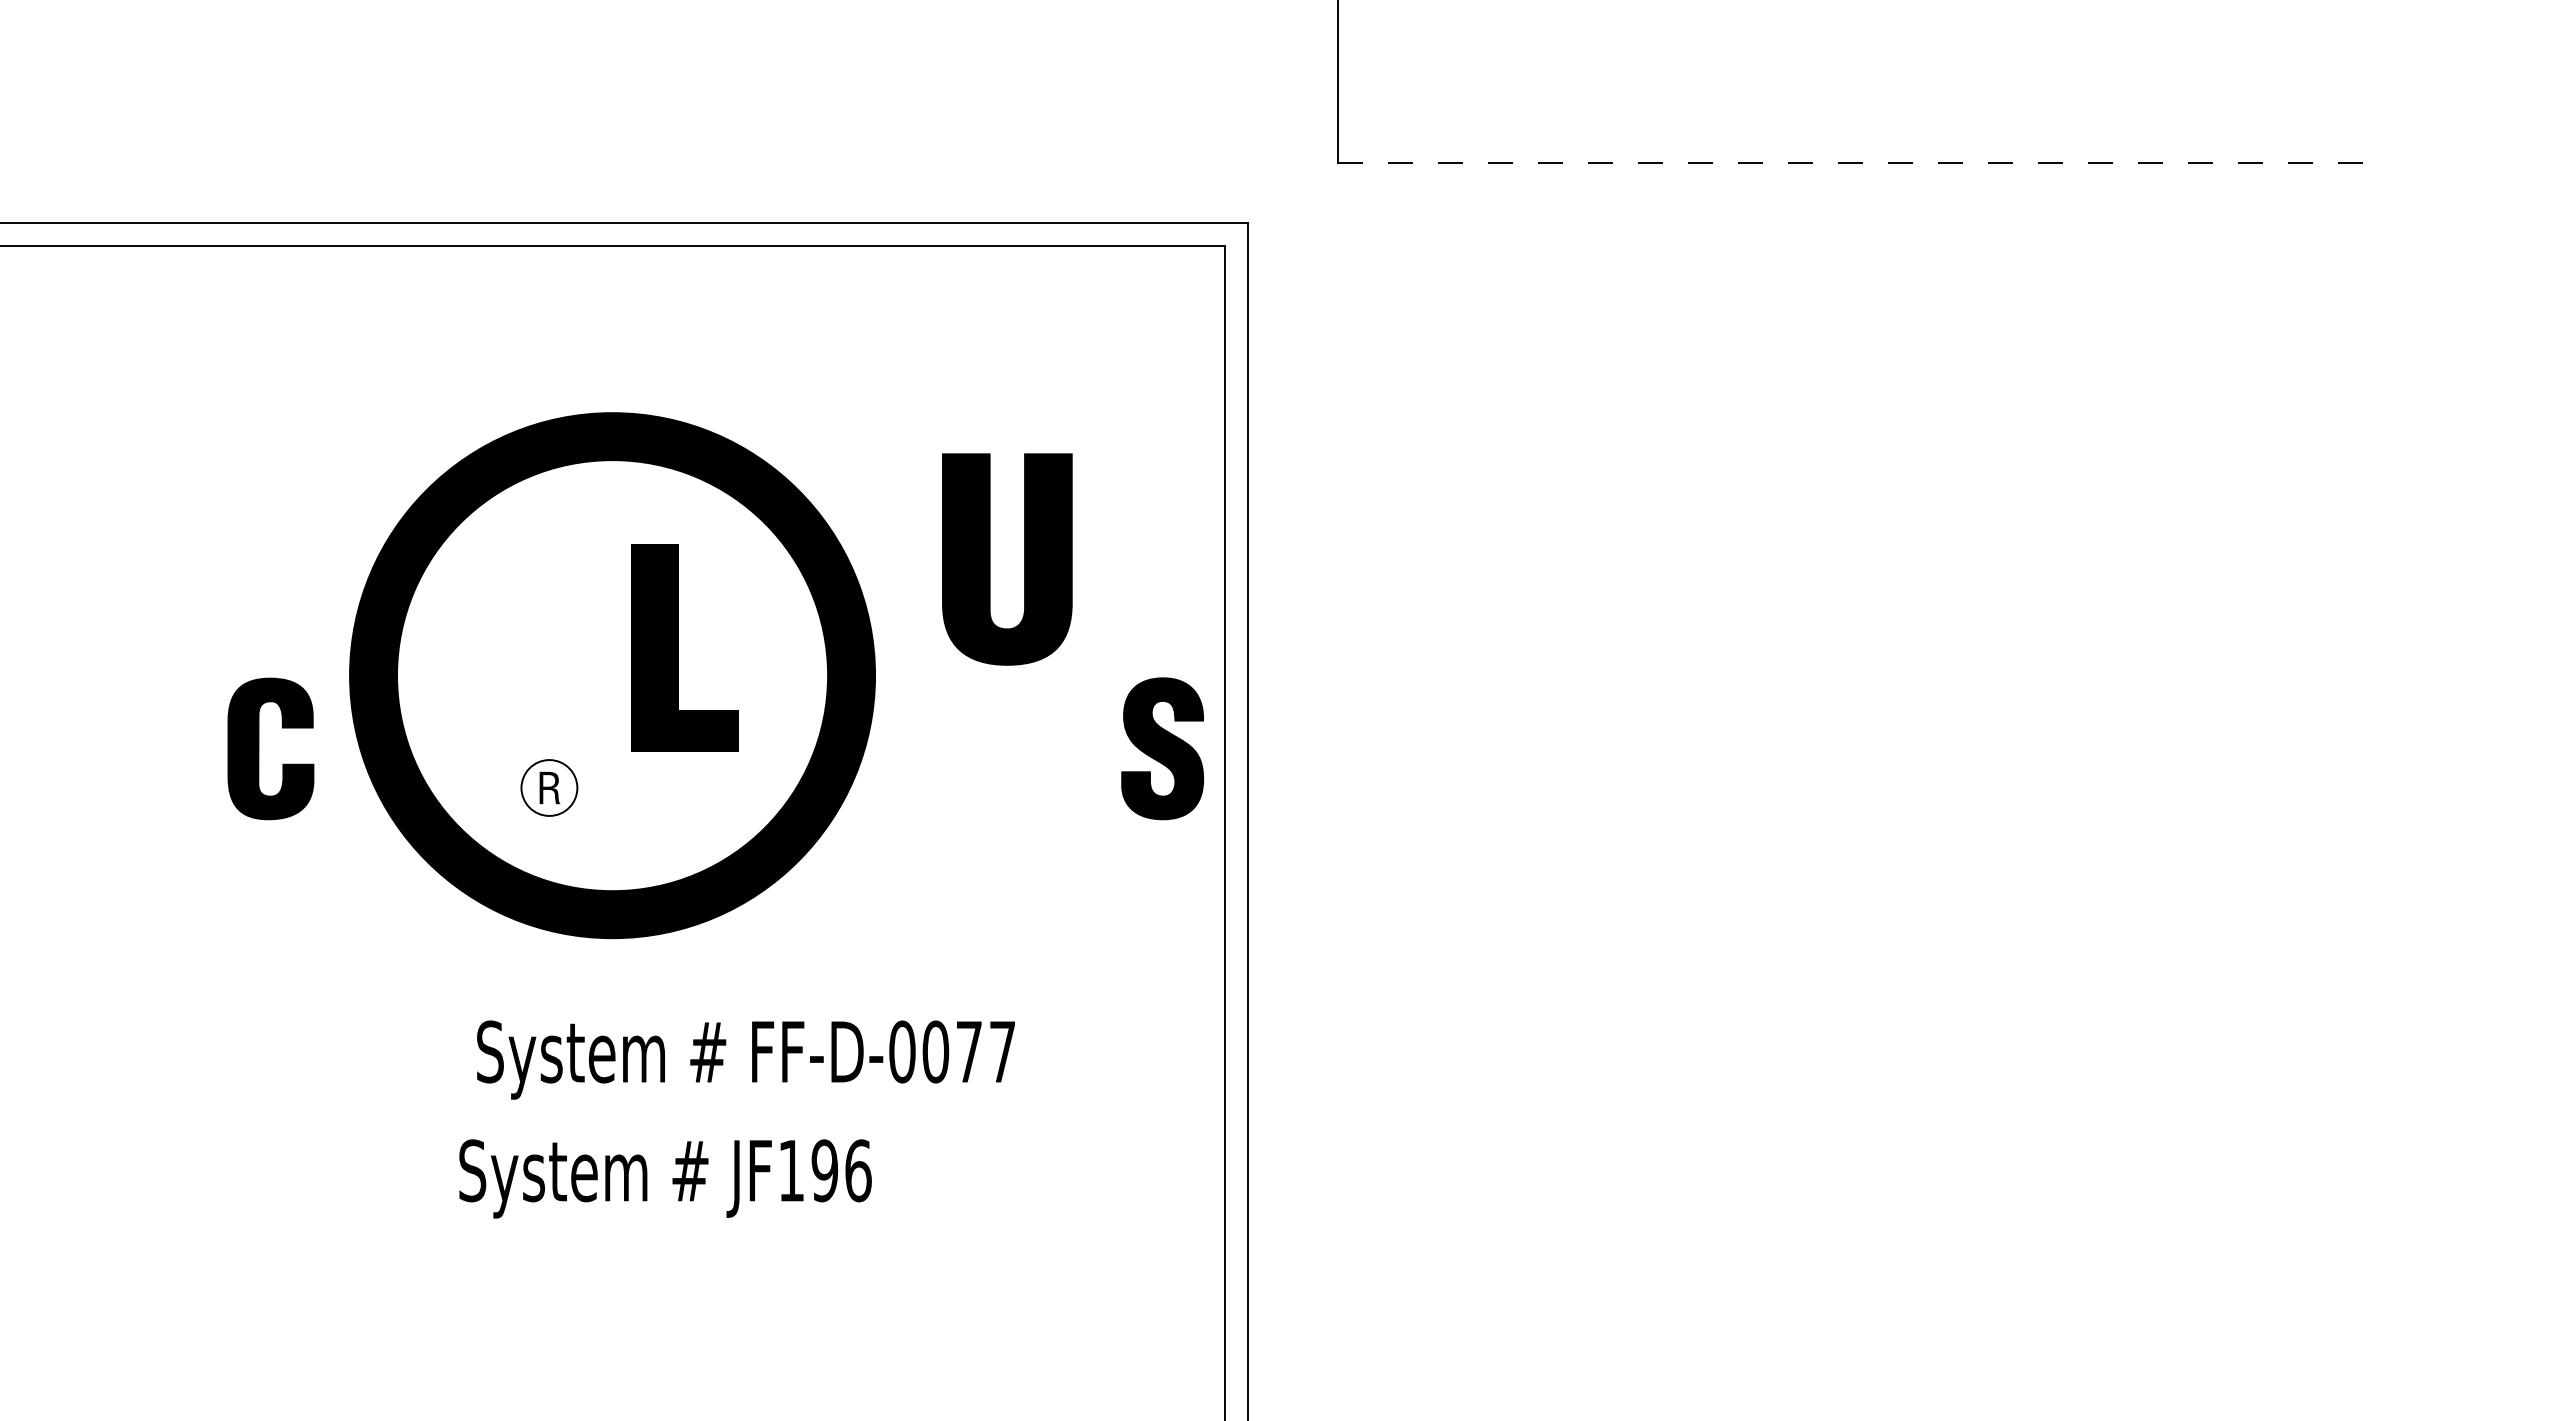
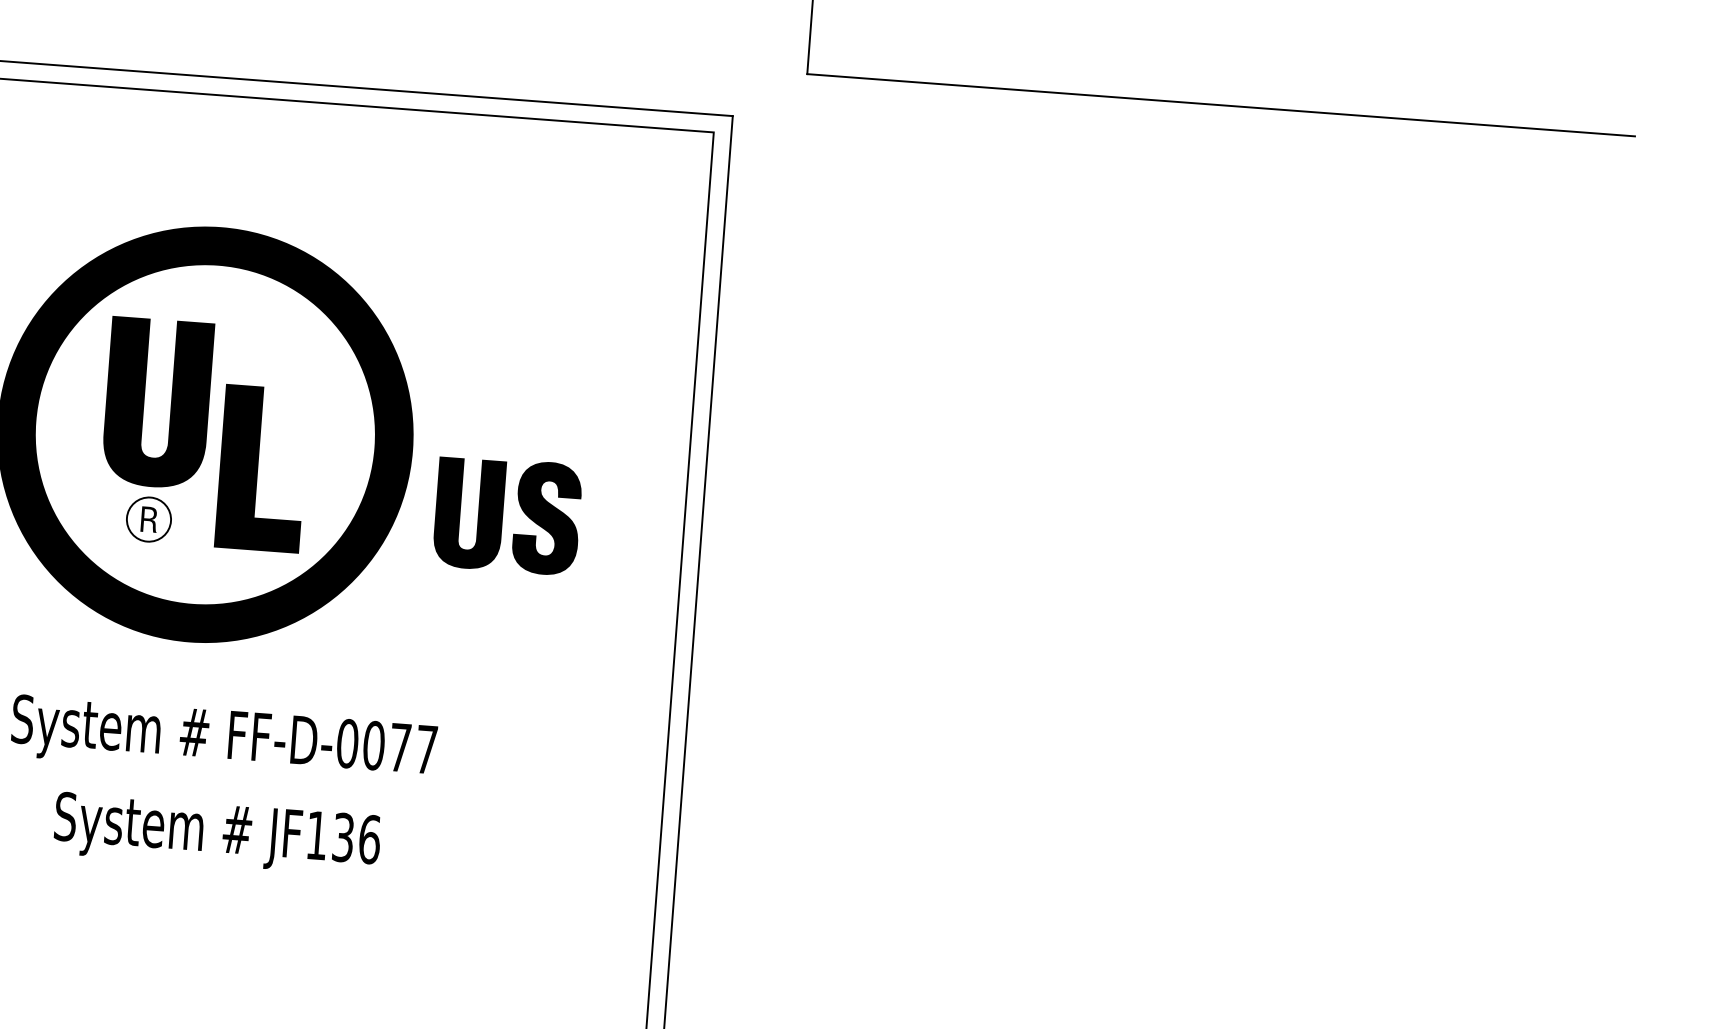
line: (1863, 163) -> (1221, 105), dashed -> solid
part: (990, 559) -> (144, 402), moved
part: (684, 647) -> (262, 468), moved
part: (1162, 748) -> (546, 518), moved
fill: (952, 750) -> (468, 513), added
text: (745, 1059) -> (223, 740), moved
text: (824, 1170) -> (343, 837), JF196 -> JF136

